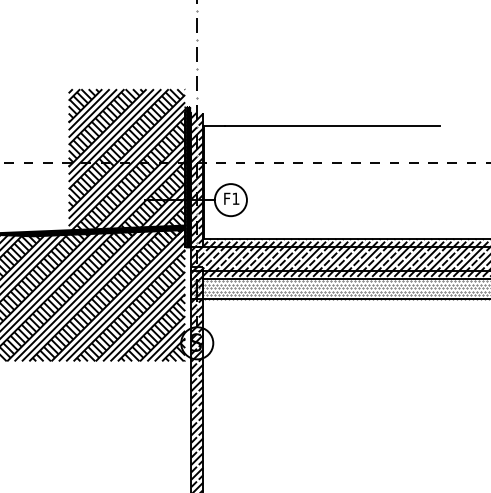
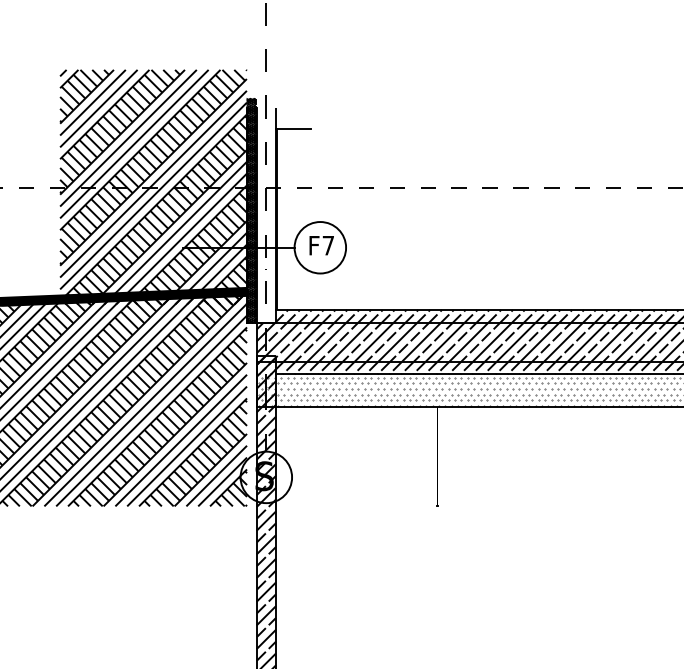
line: (332, 126) -> (483, 129), removed
hatch: (197, 179) -> (266, 214), removed
text: (235, 198) -> (327, 245), F1 -> F7

